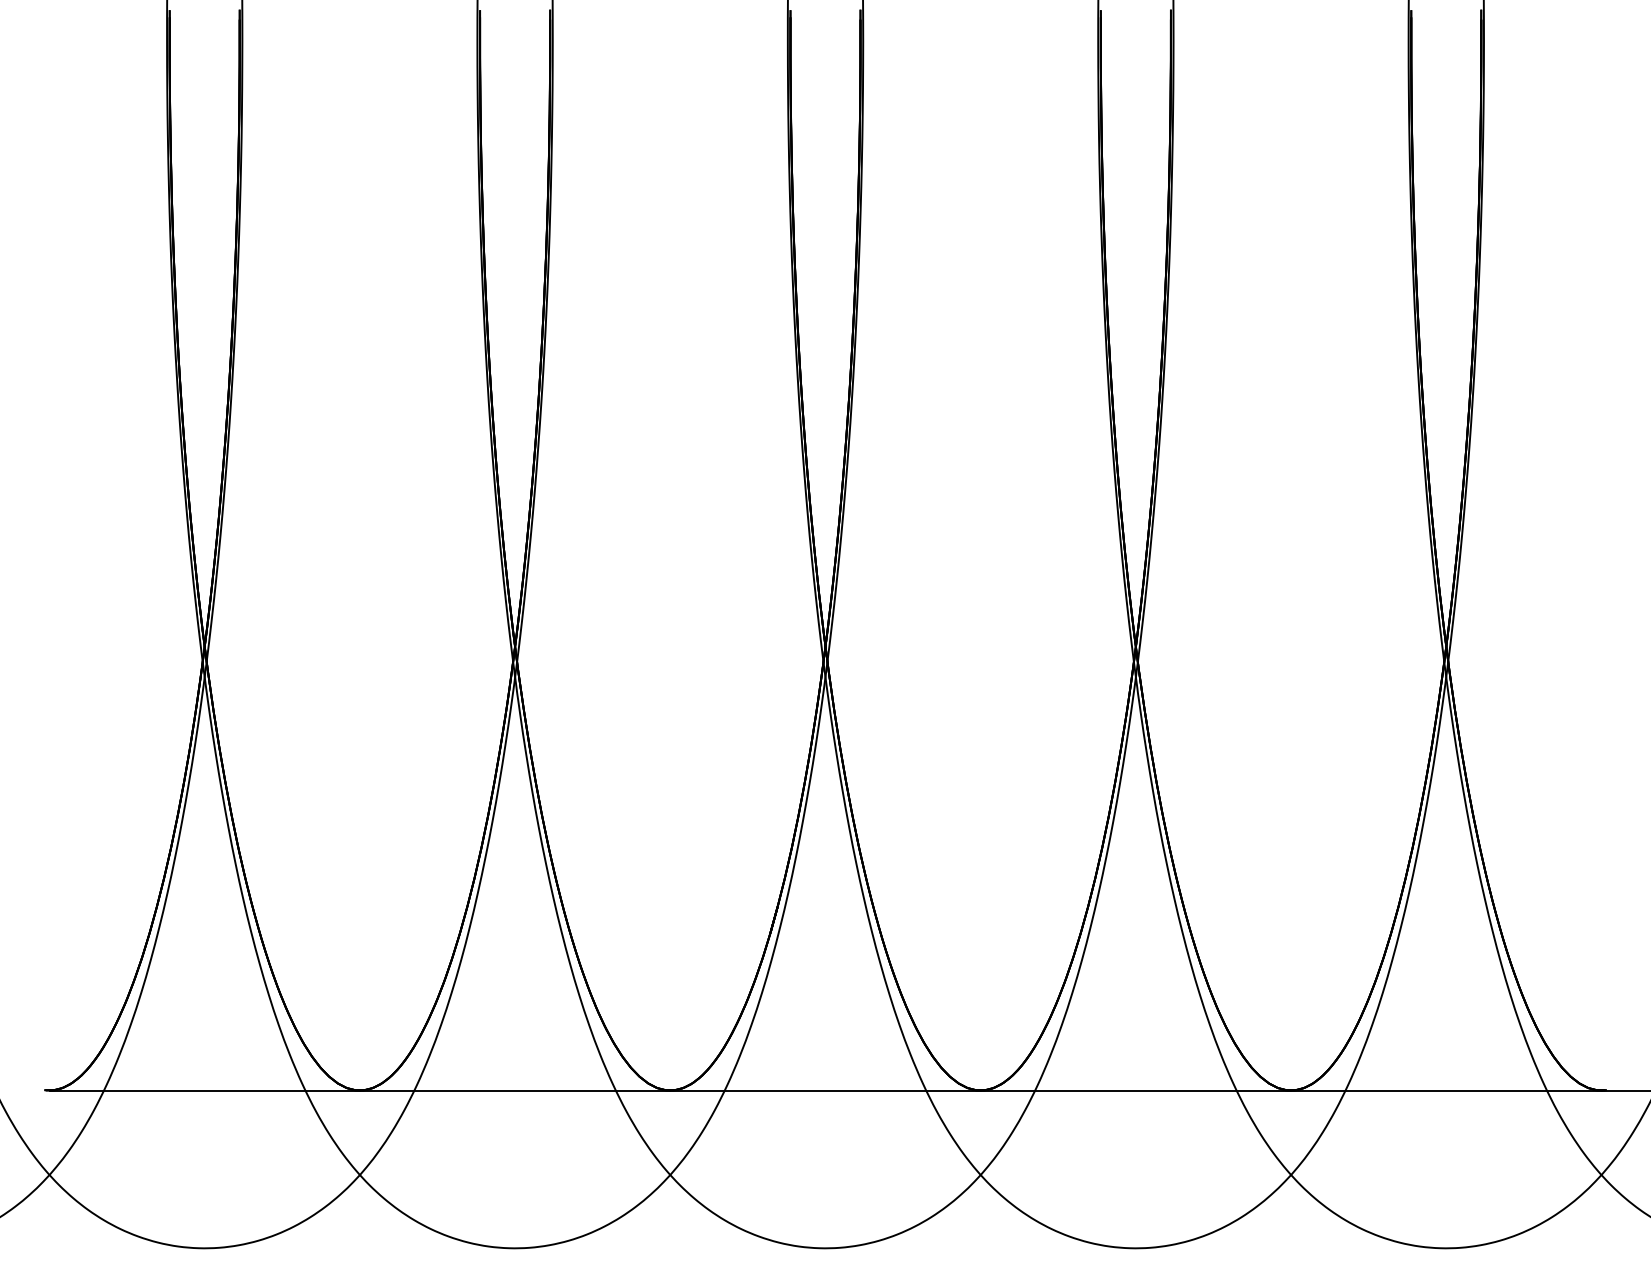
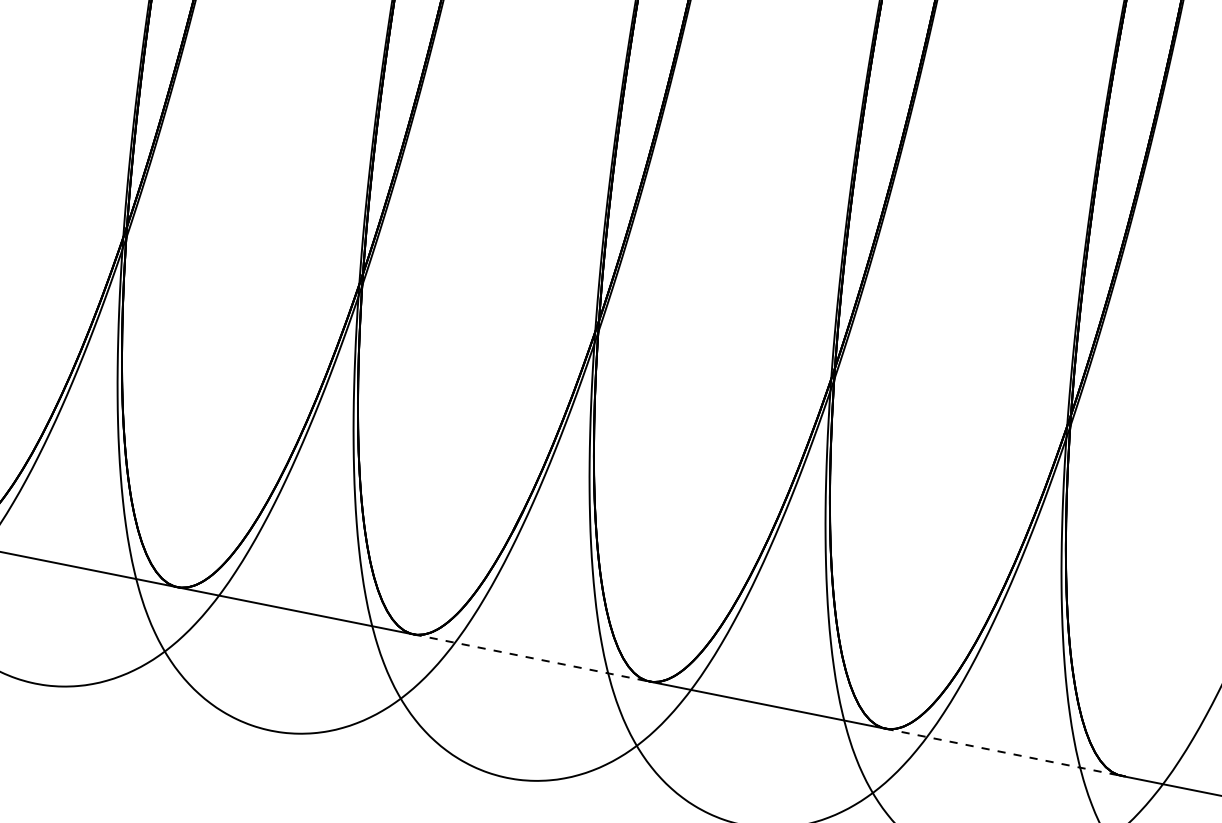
line: (826, 1090) -> (532, 658), solid -> dashed
line: (1446, 1090) -> (1003, 752), solid -> dashed

